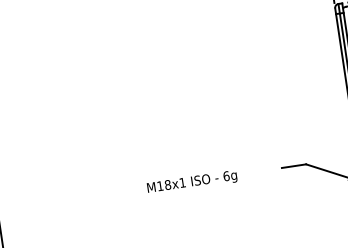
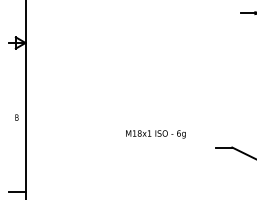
text: (191, 182) -> (155, 134), moved

